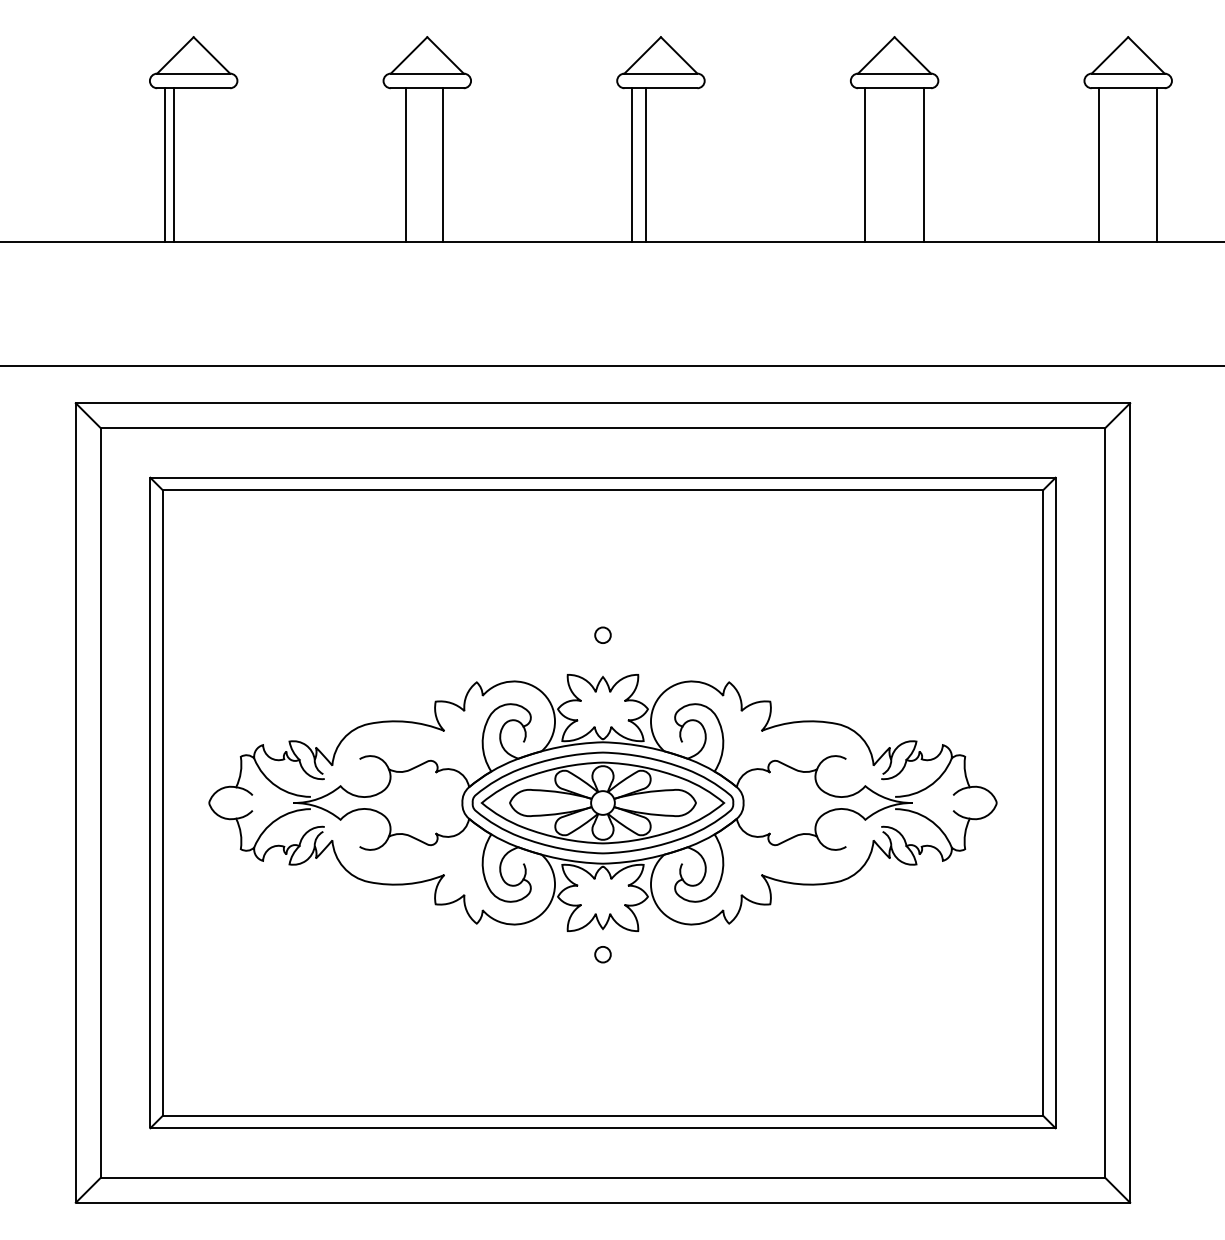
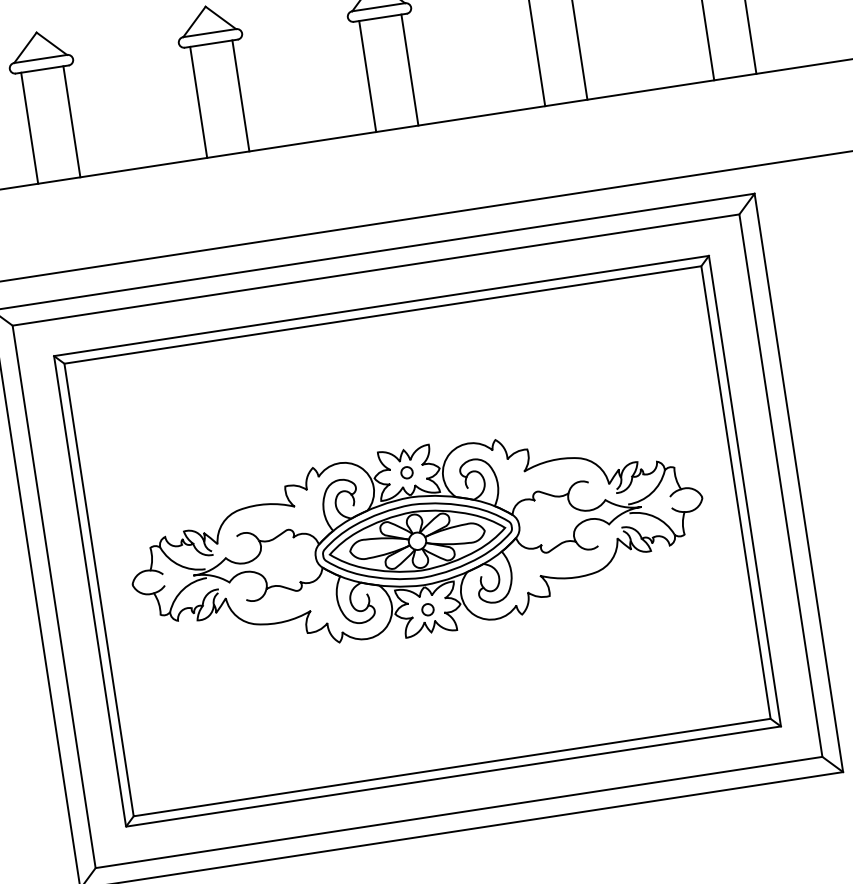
line: (173, 164) -> (71, 121), moved
line: (406, 164) -> (240, 95), moved
line: (443, 164) -> (198, 102), moved
line: (646, 164) -> (410, 69), moved
circle: (602, 634) -> (406, 472), moved
circle: (602, 954) -> (427, 609), moved

